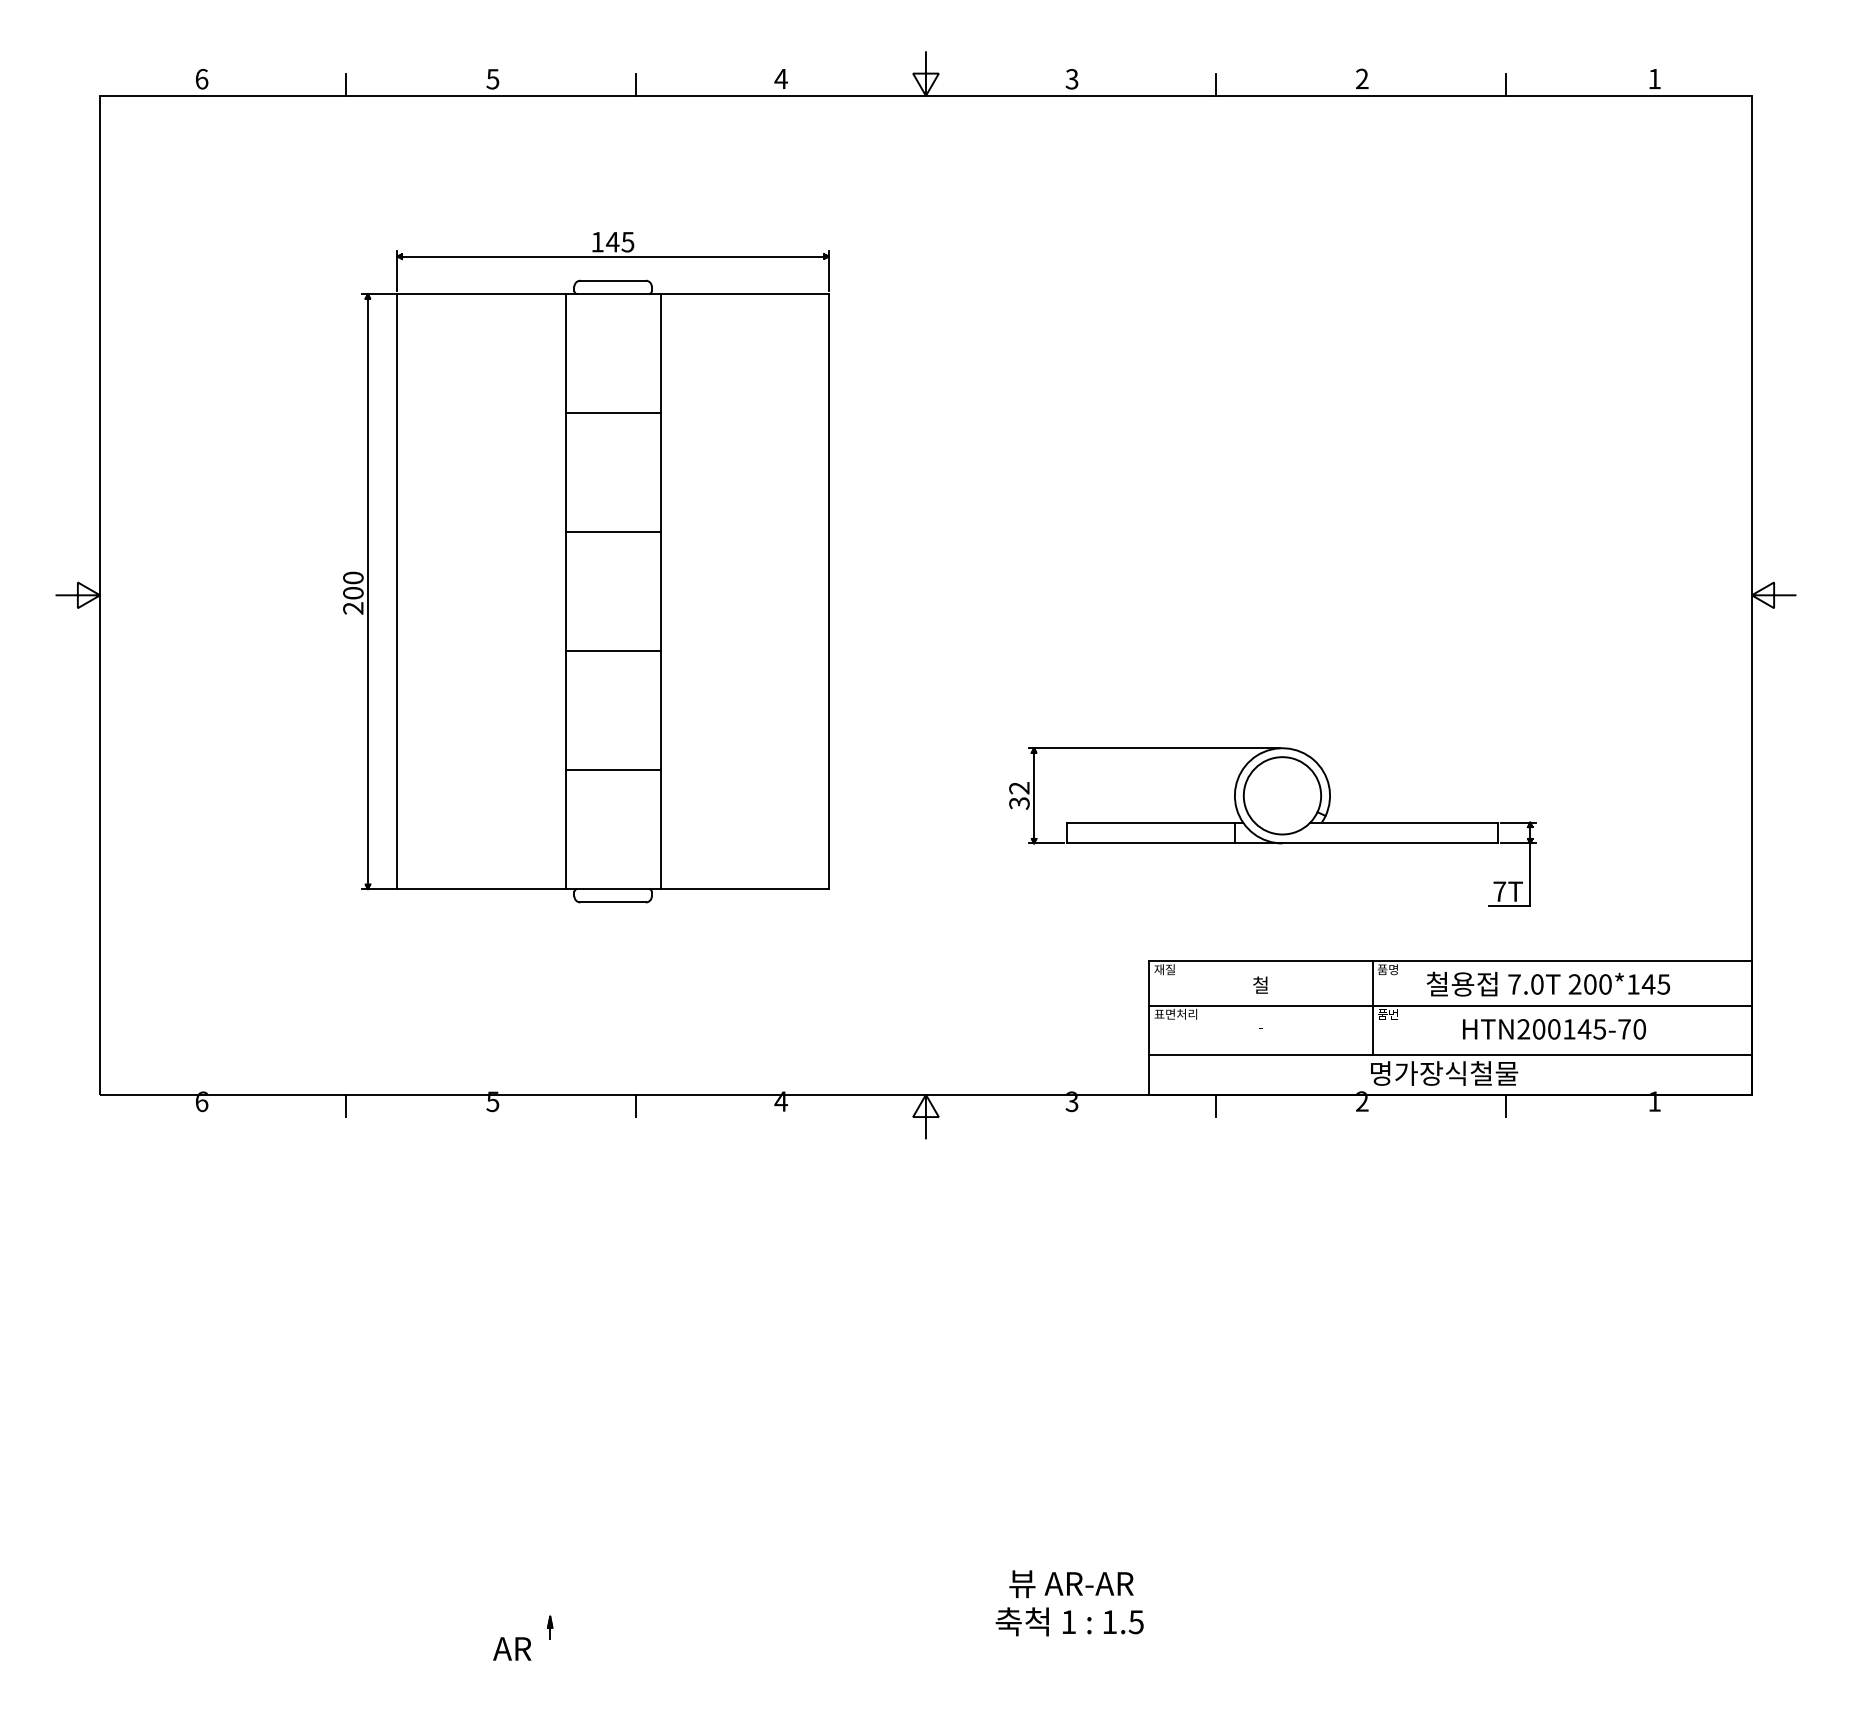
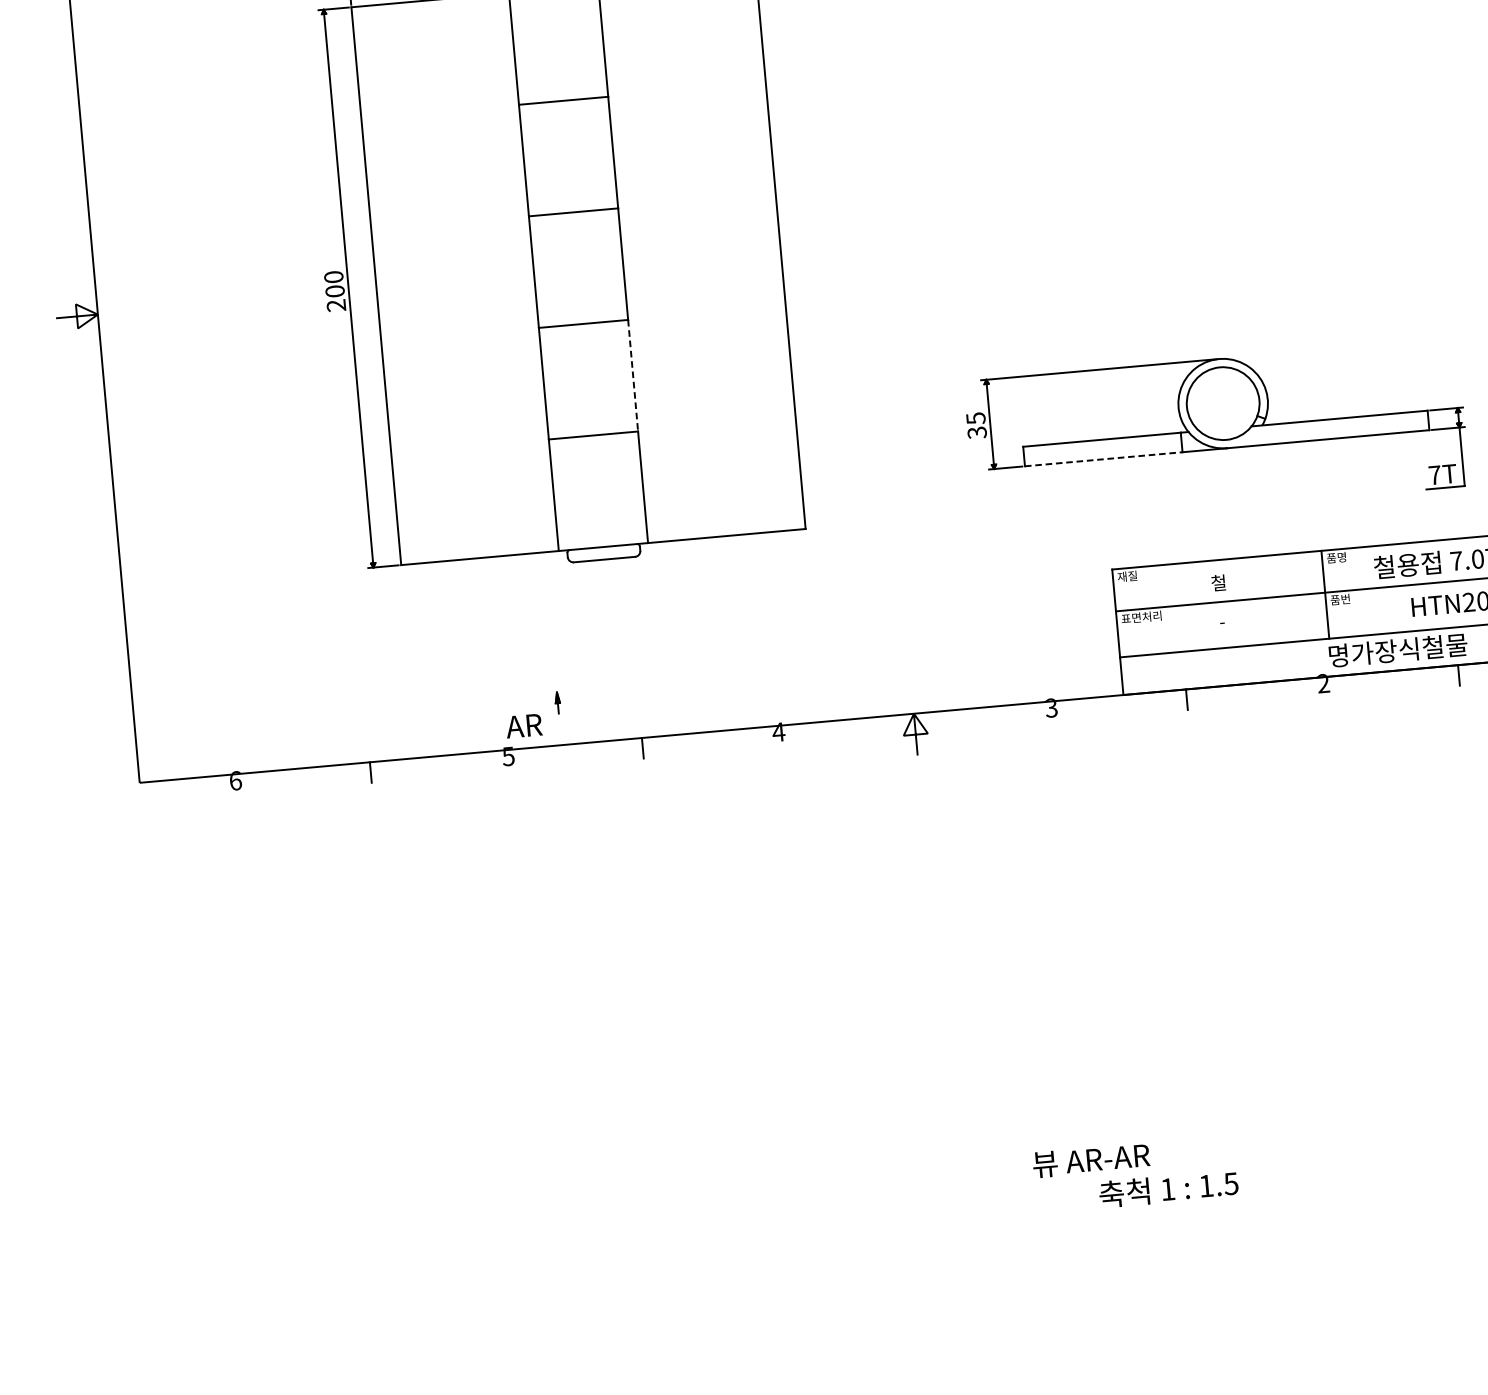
line: (660, 711) -> (632, 376), solid -> dashed
text: (1019, 788) -> (976, 418), 32 -> 35
line: (1151, 843) -> (1104, 459), solid -> dashed
text: (1069, 1621) -> (1168, 1188), moved
part: (523, 1637) -> (533, 714), moved

